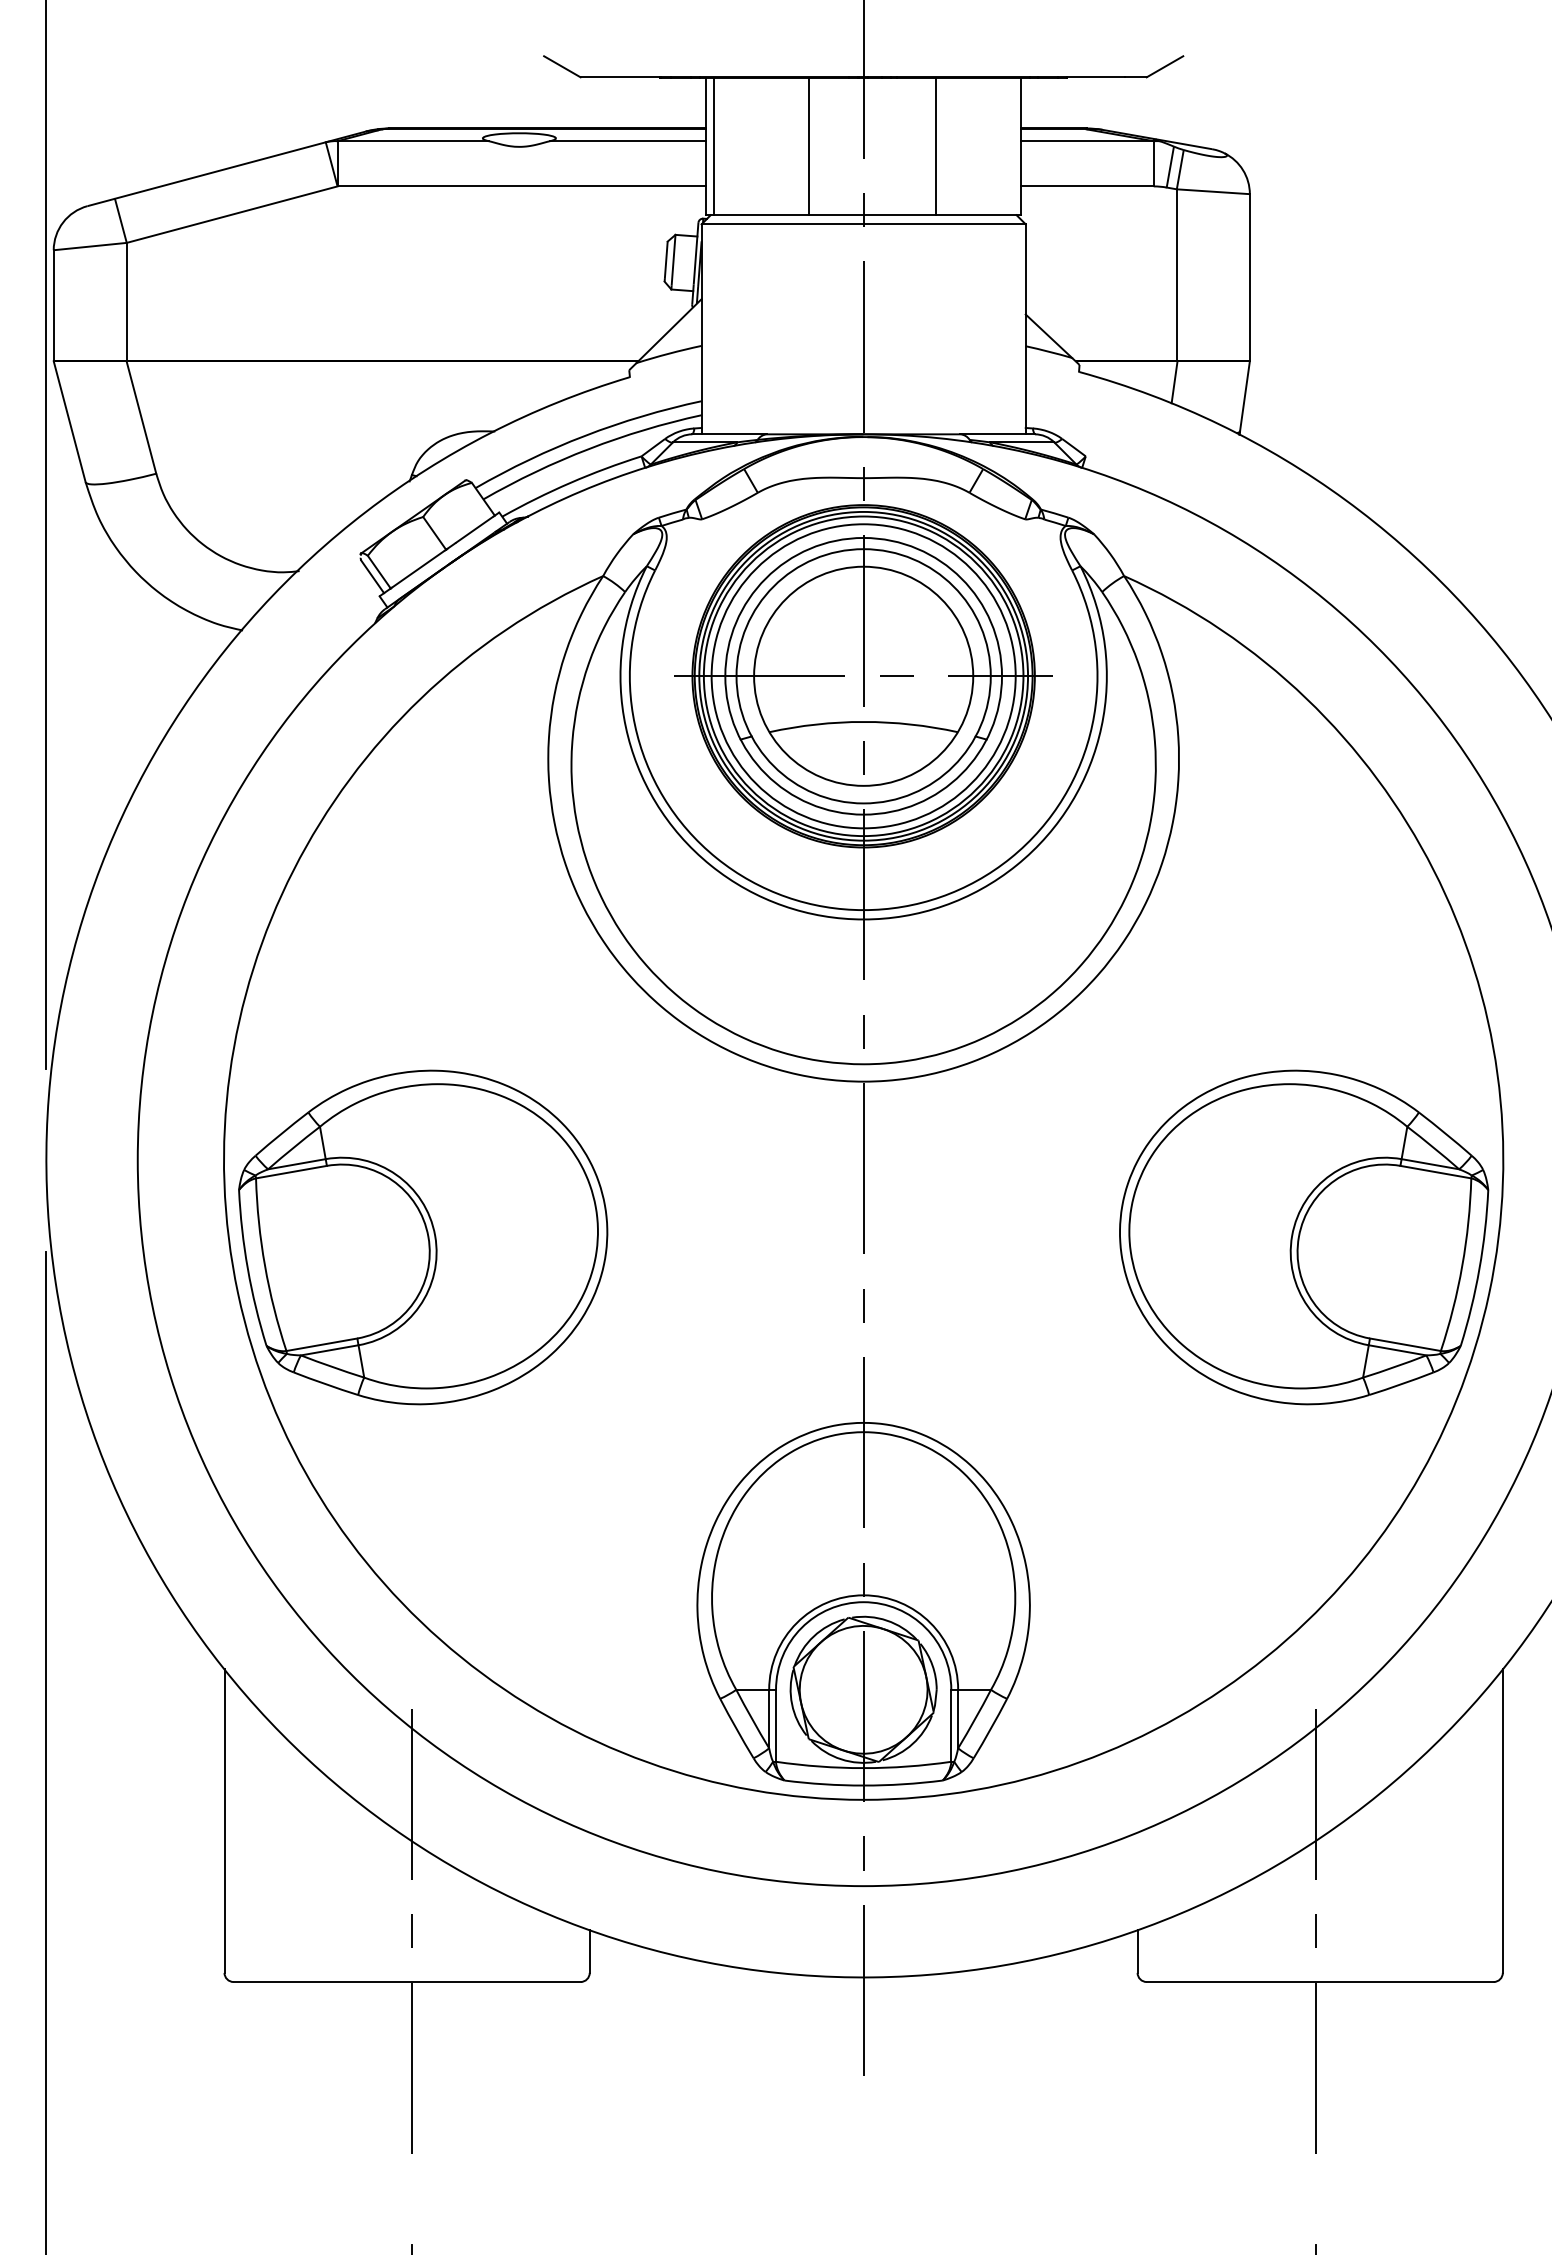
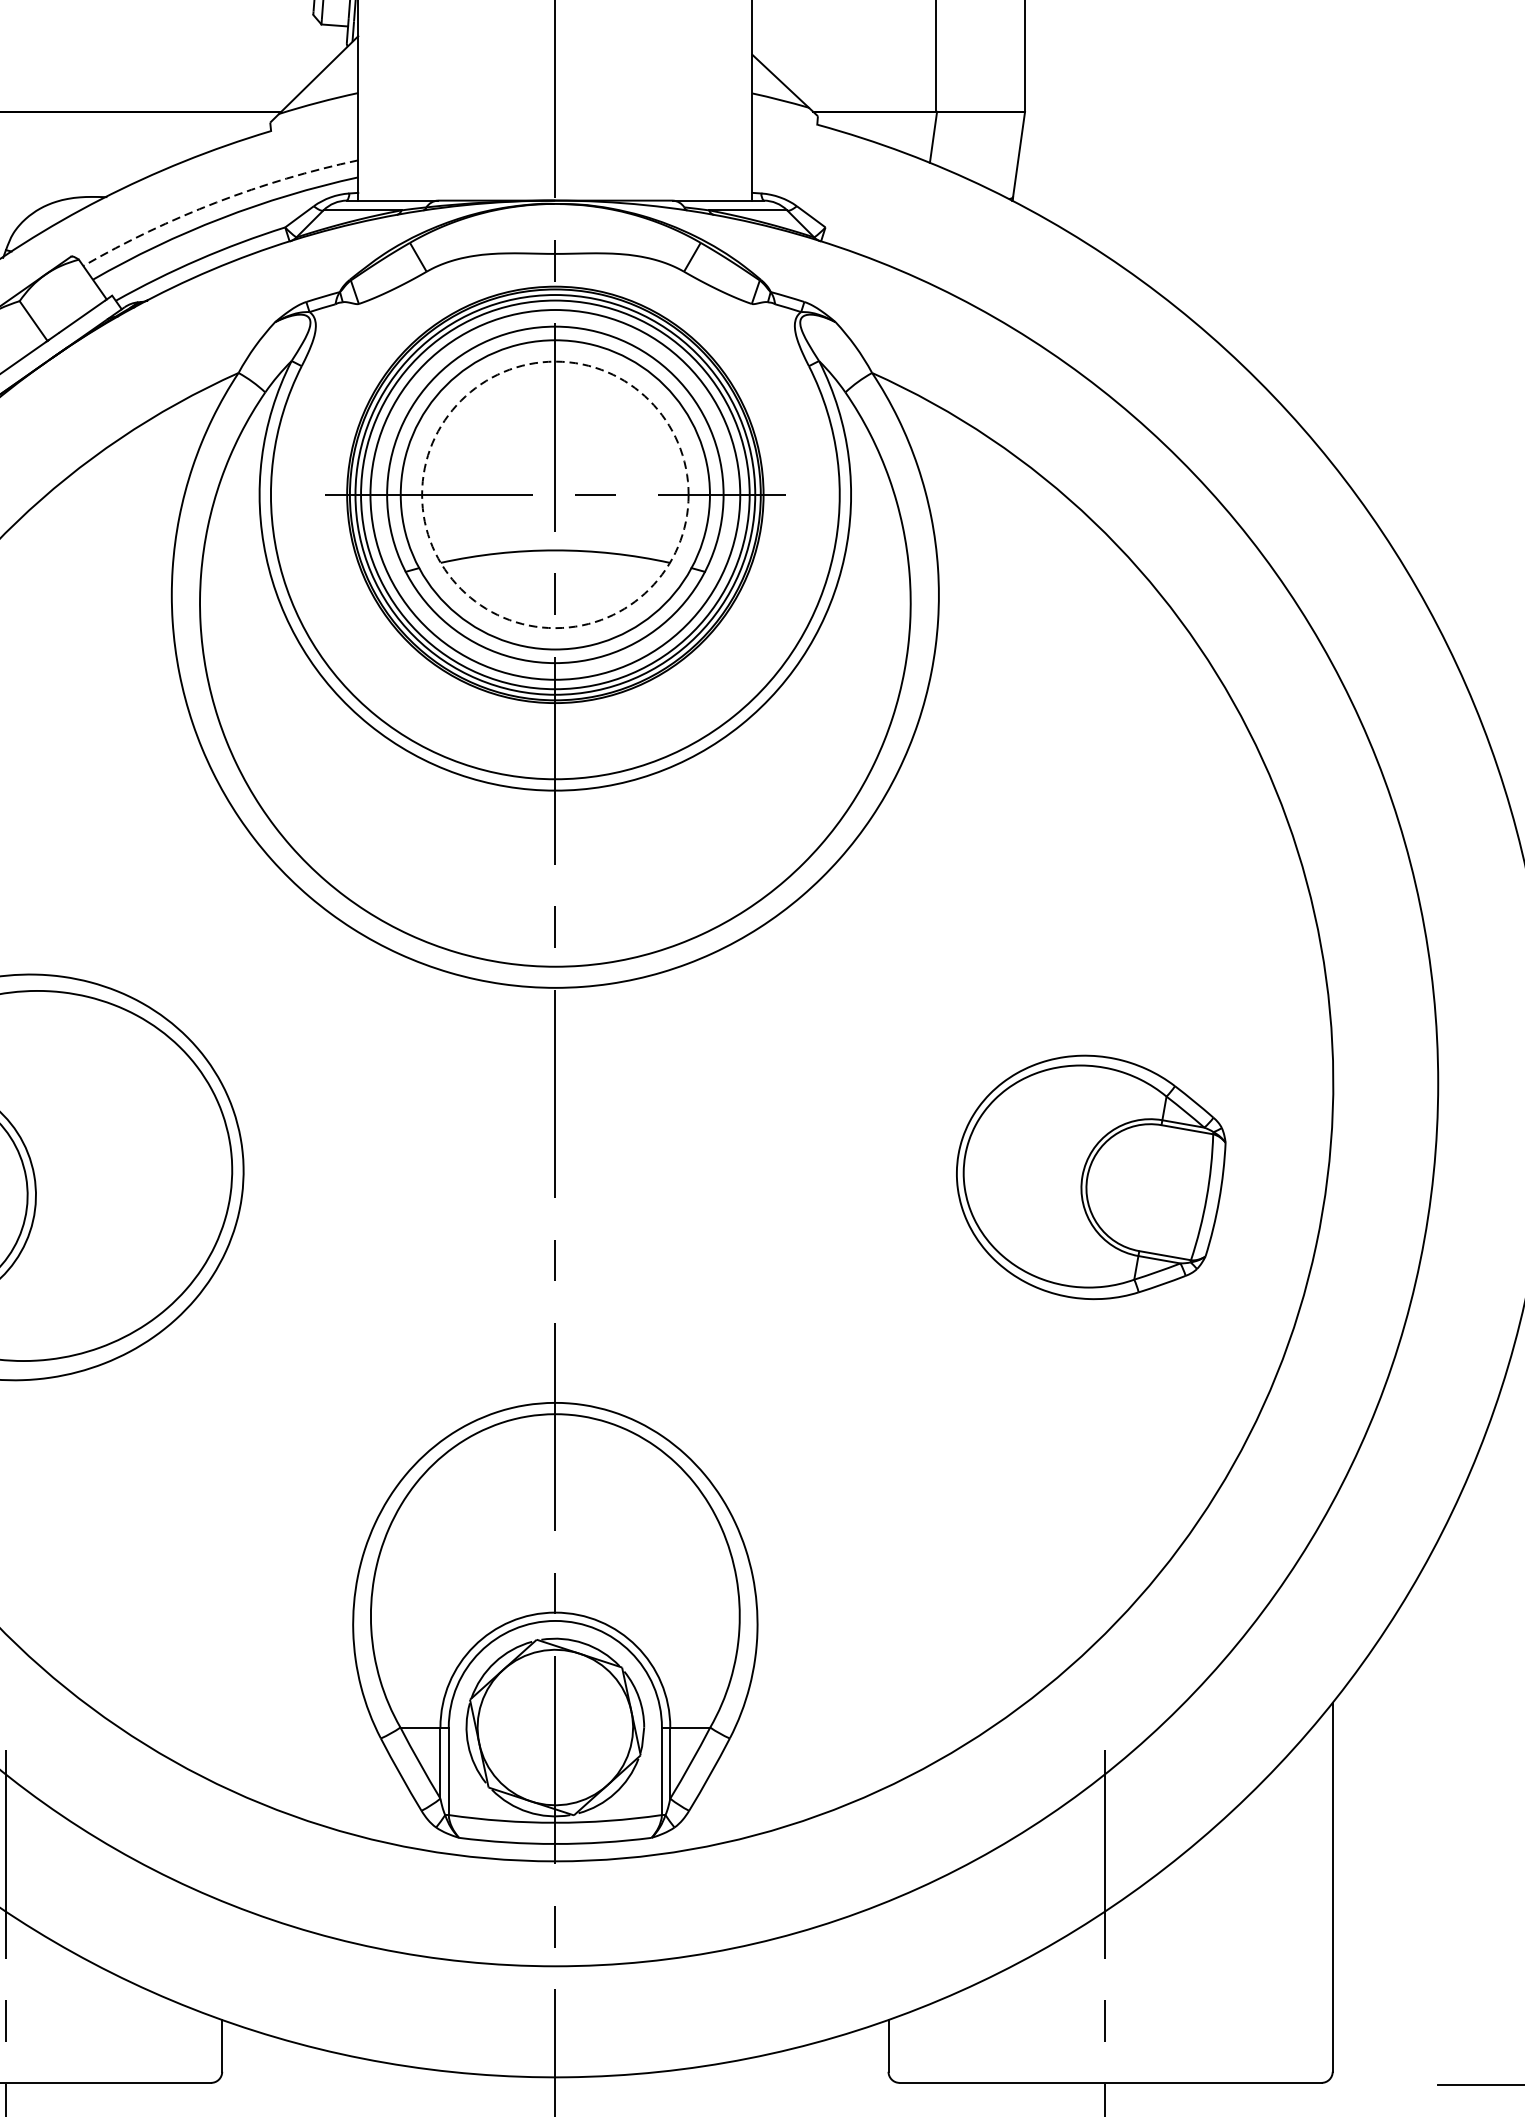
arc: (585, 435) -> (217, 202), solid -> dashed
circle: (863, 675) -> (555, 493), solid -> dashed
part: (1304, 1237) -> (1091, 1177), size x0.6

